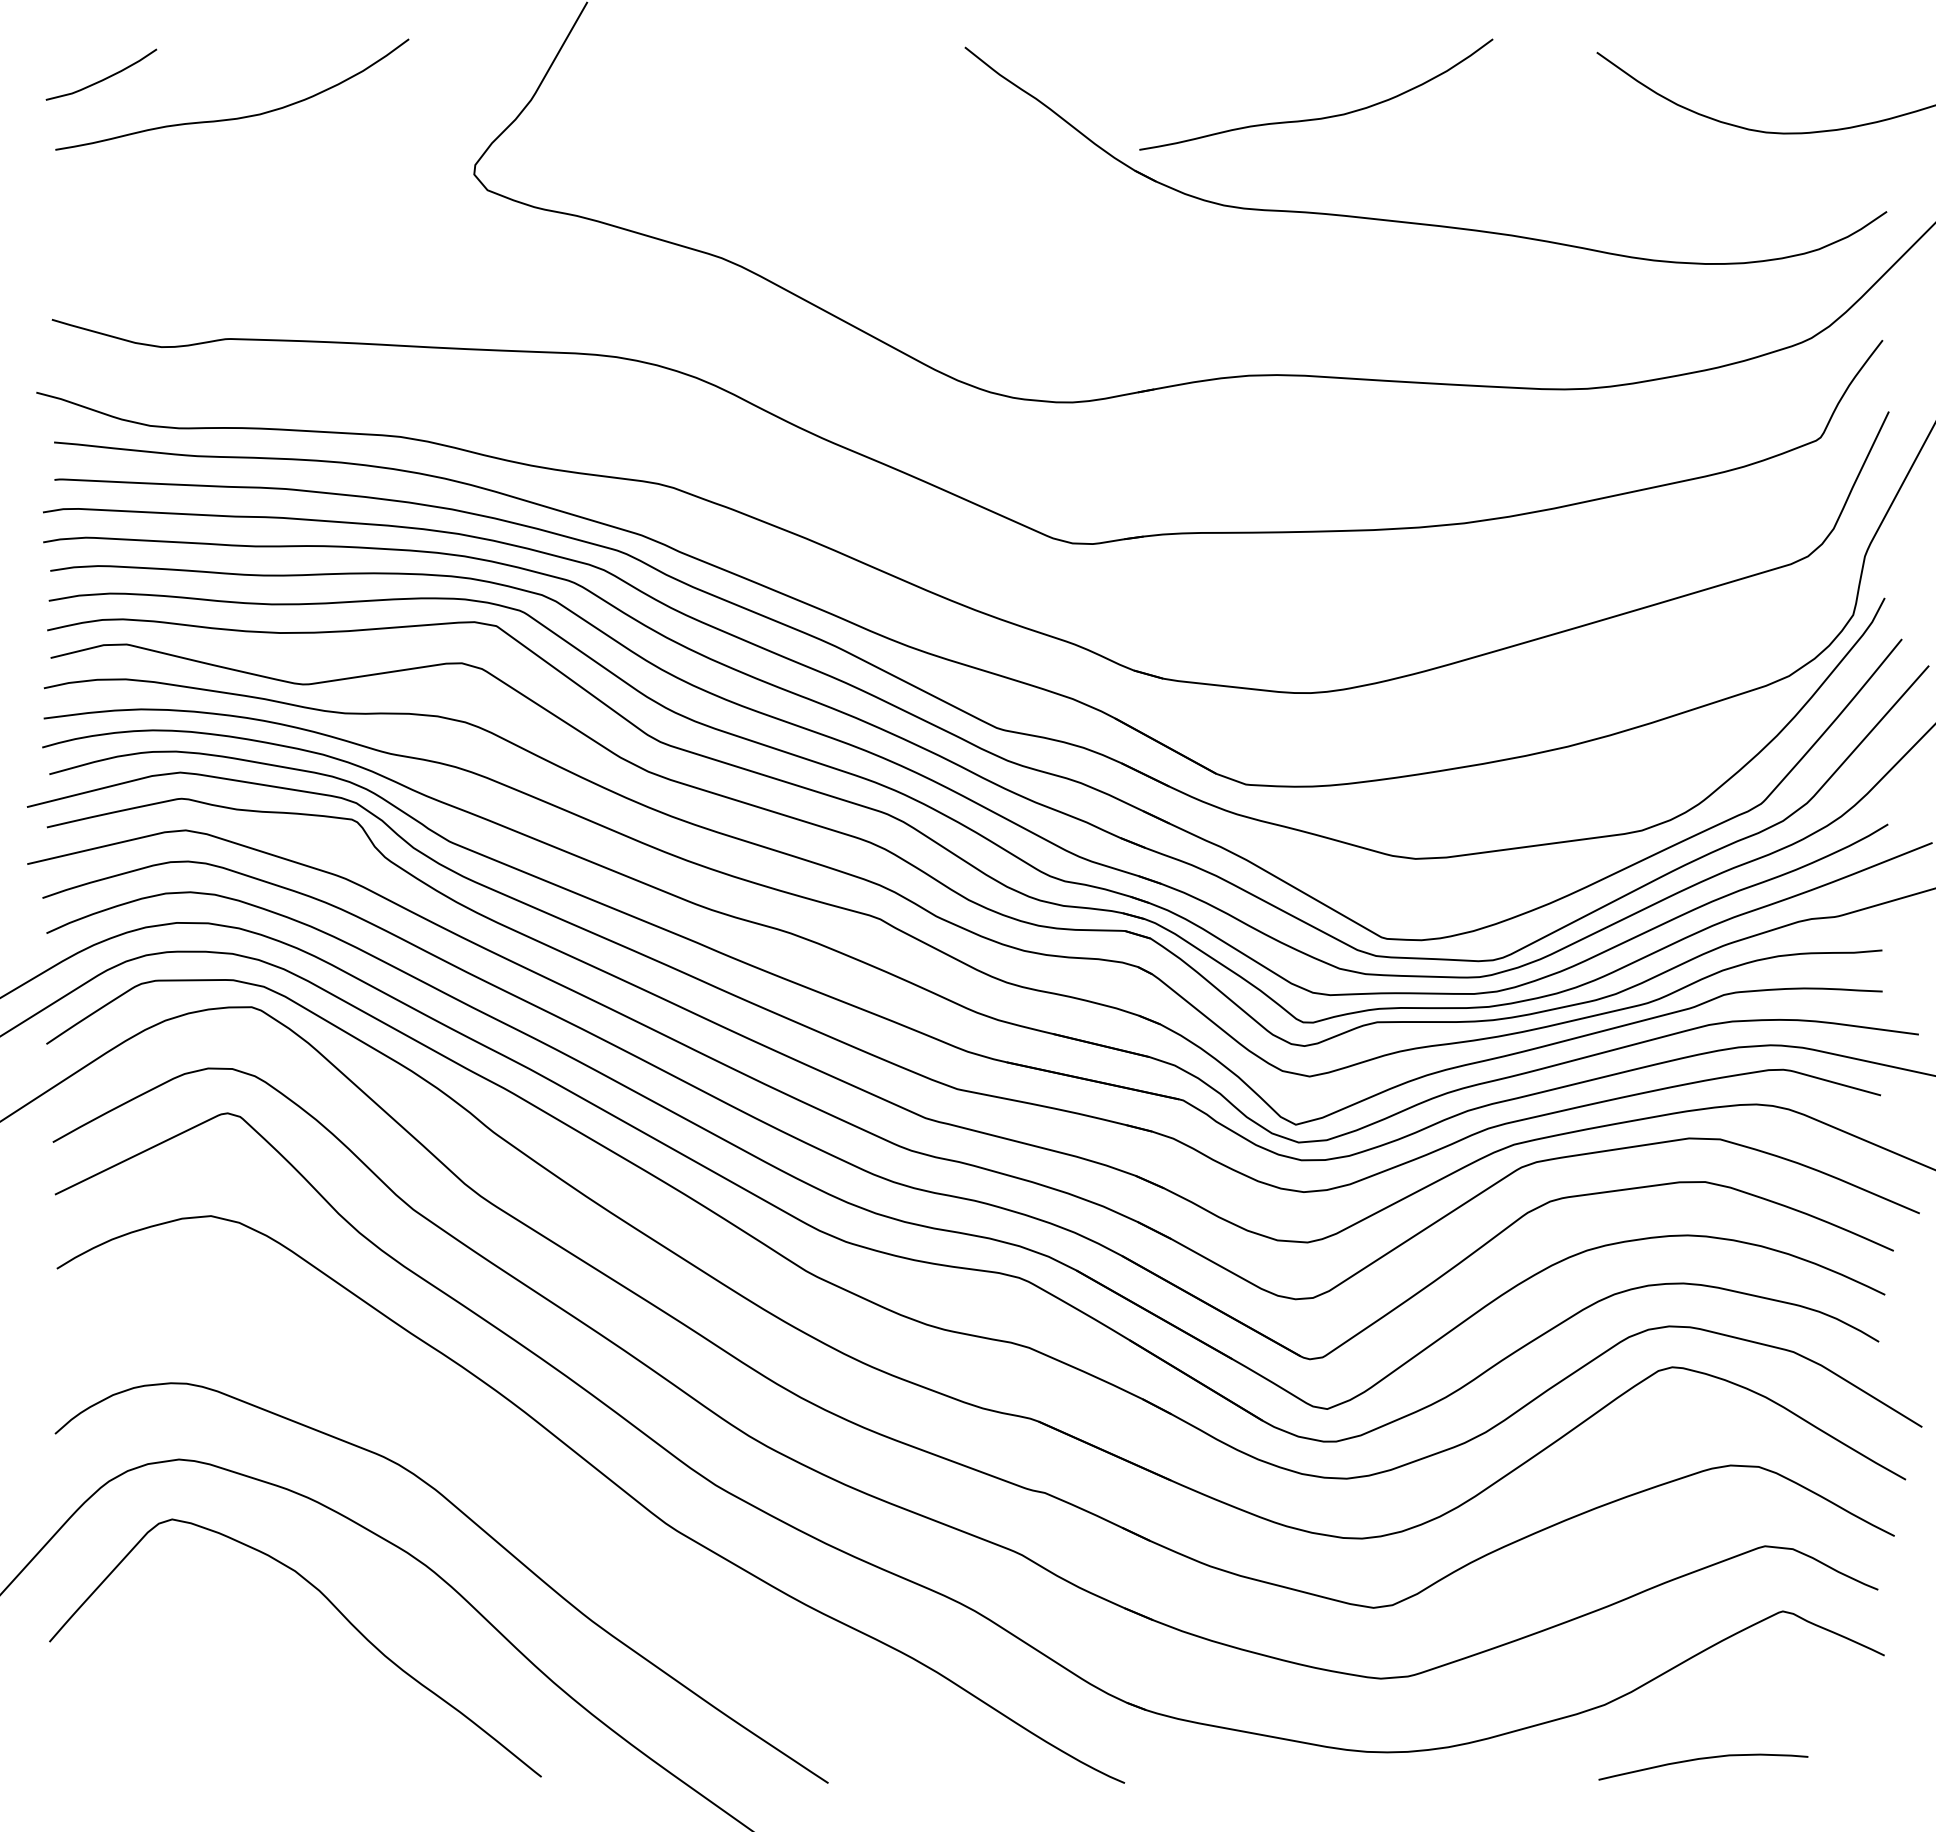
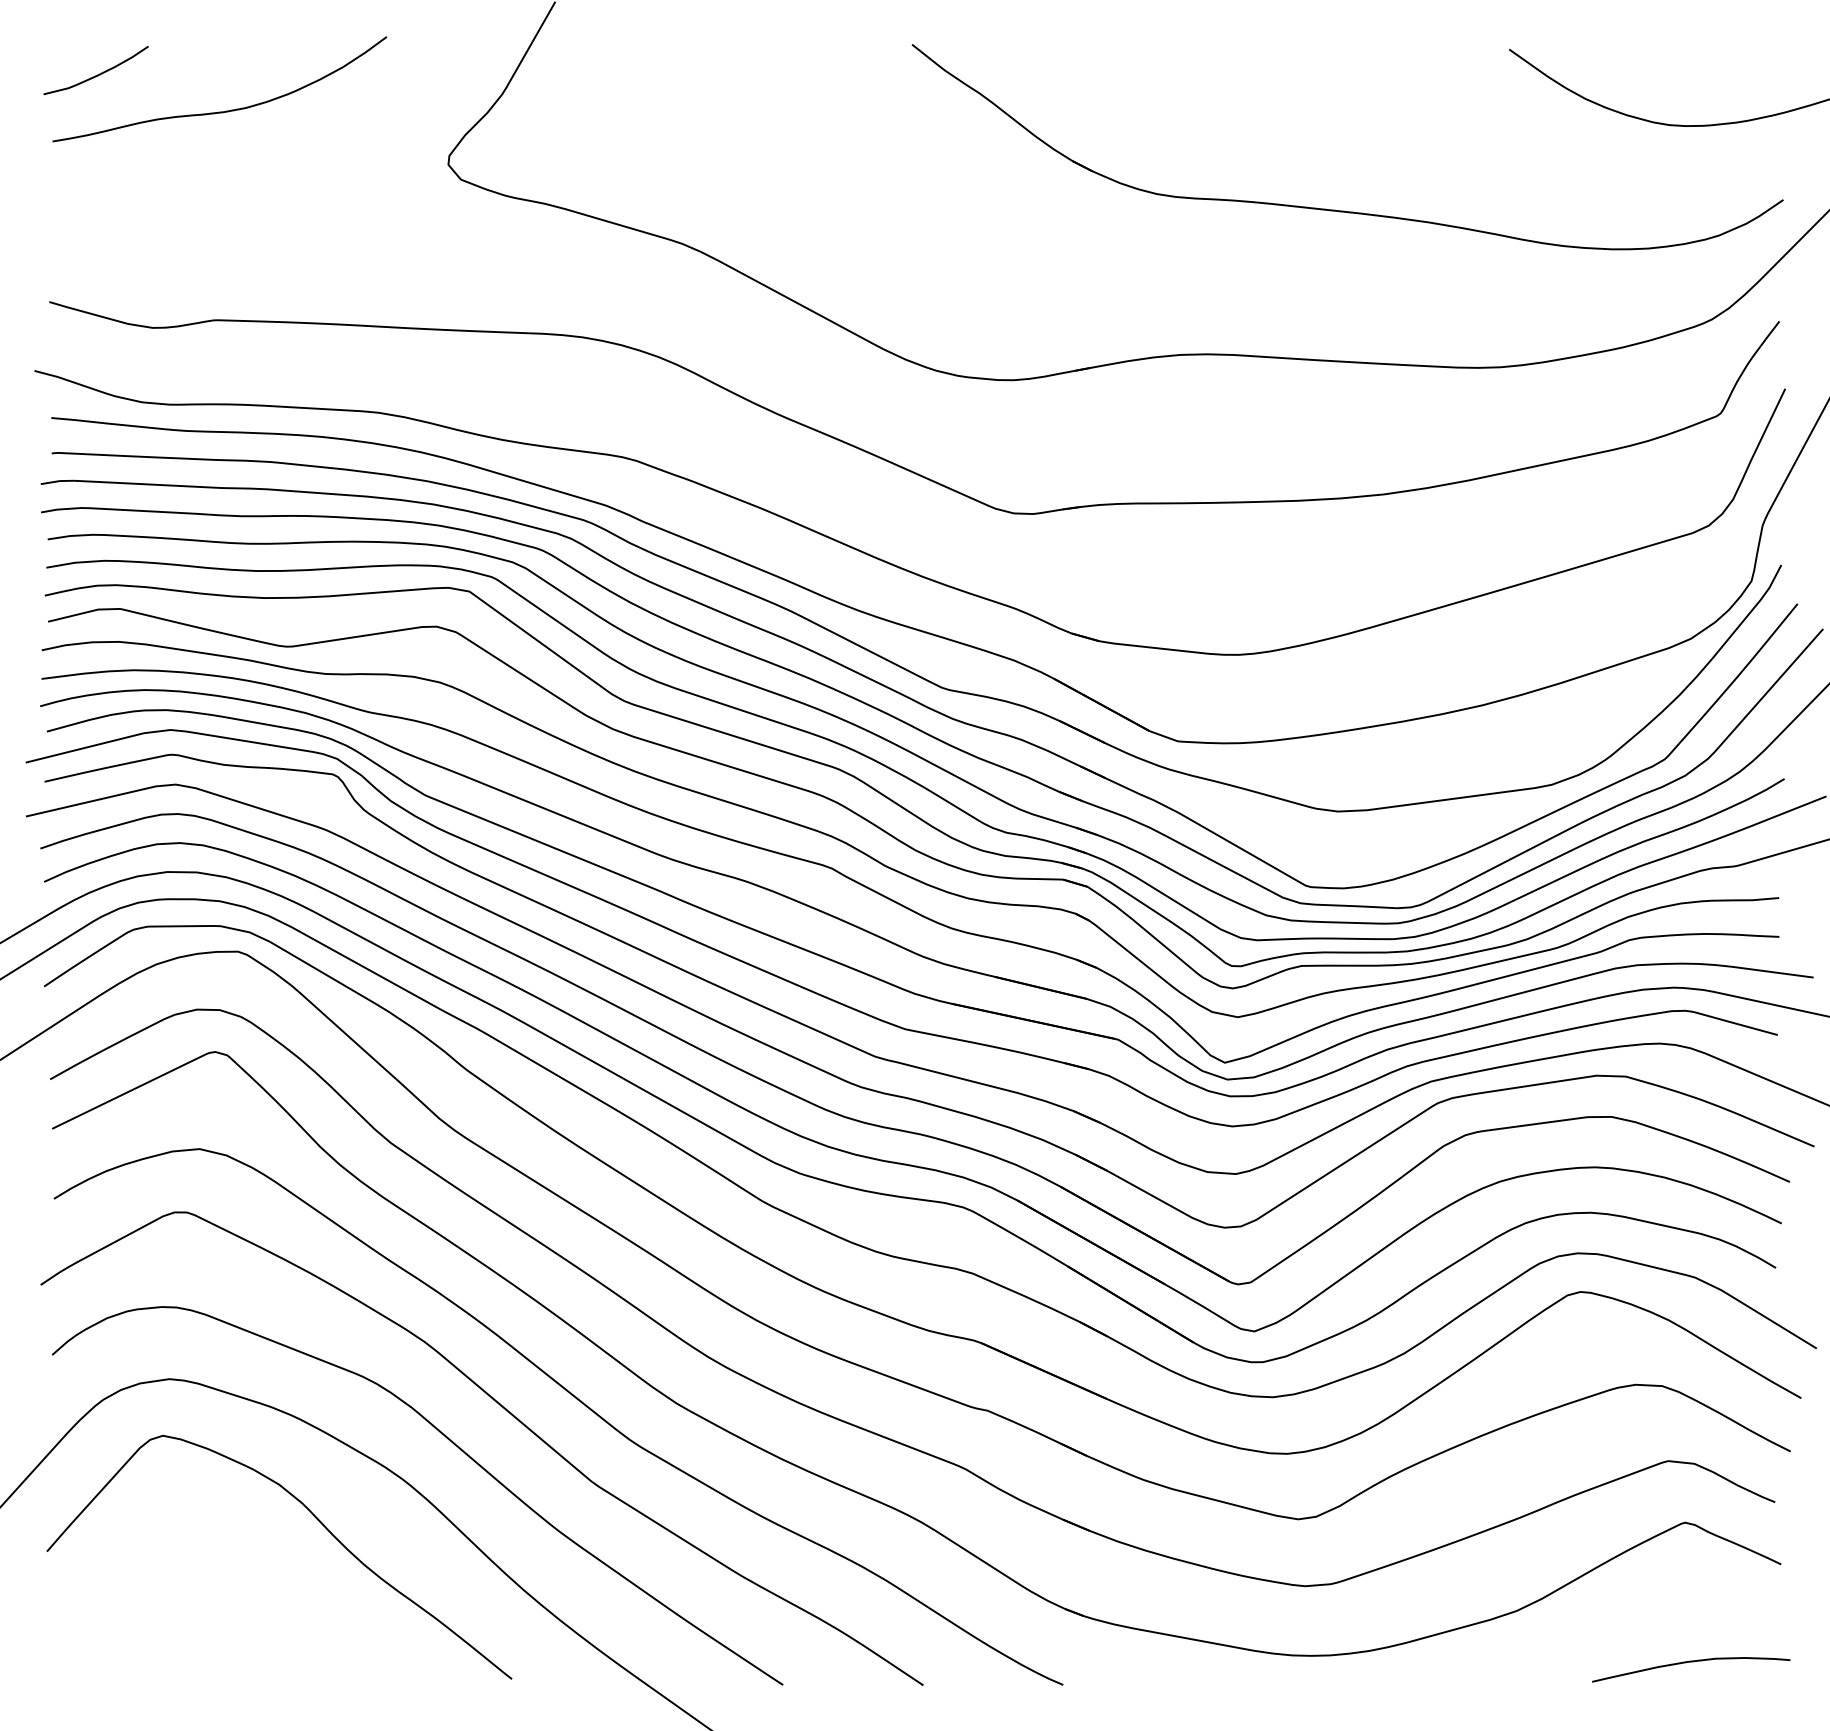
curve: (1320, 117) -> (1248, 110), removed
curve: (542, 1499) -> (512, 1416), added
curve: (1703, 1759) -> (1691, 1662), moved

